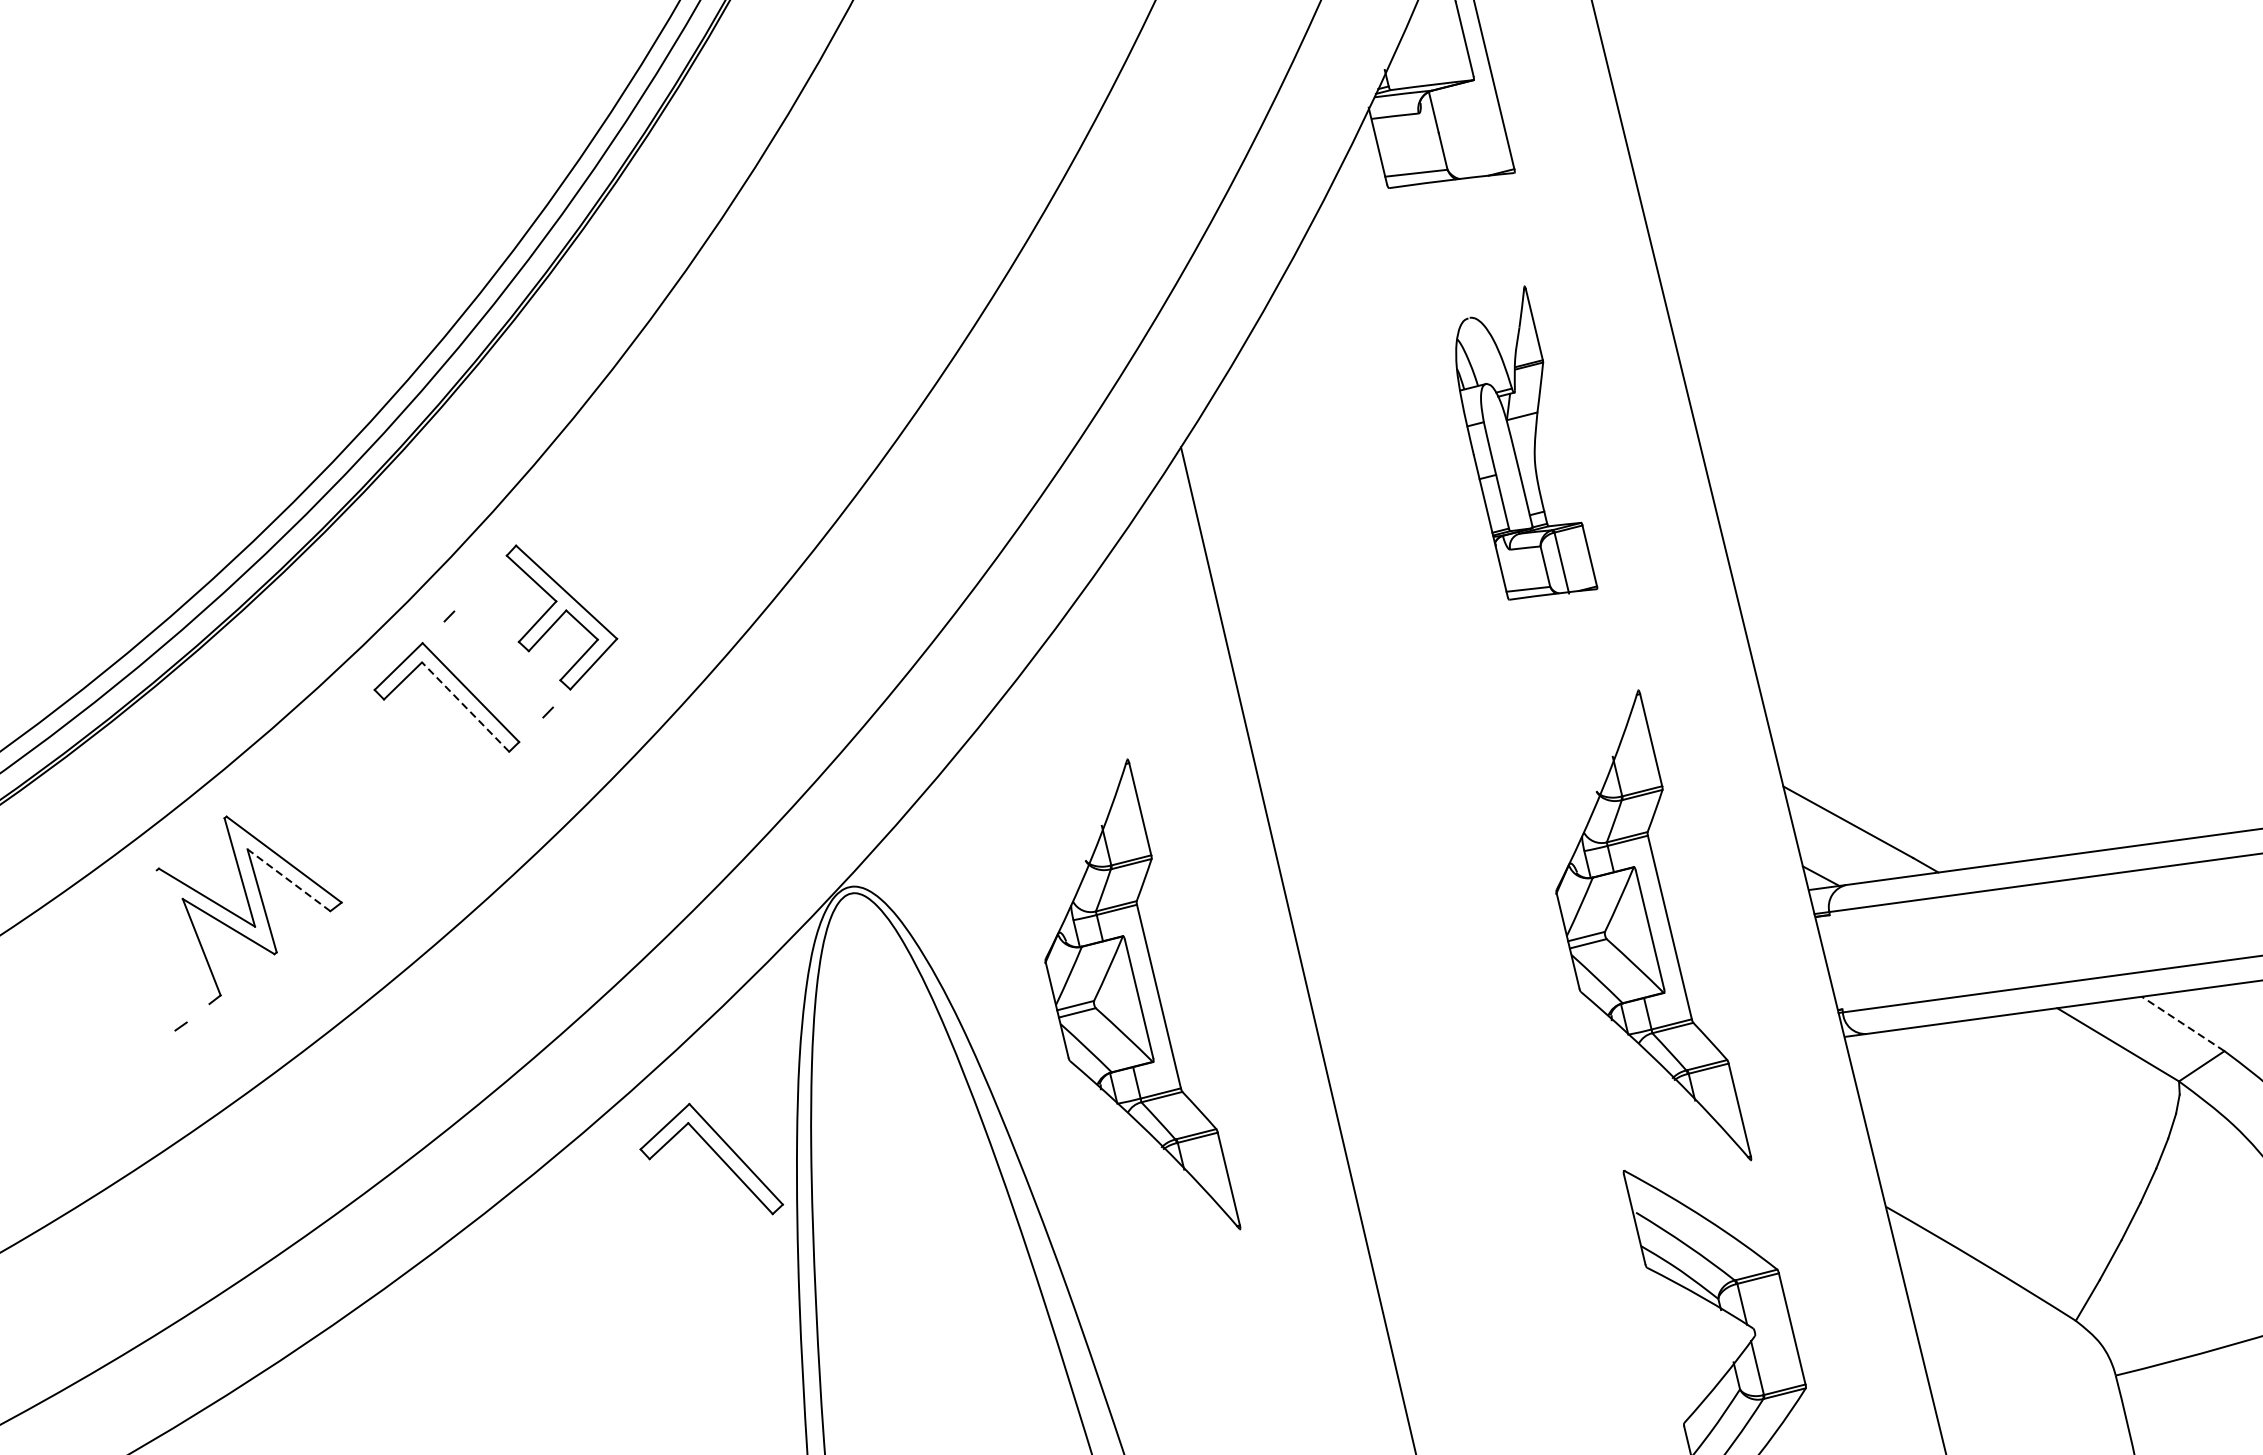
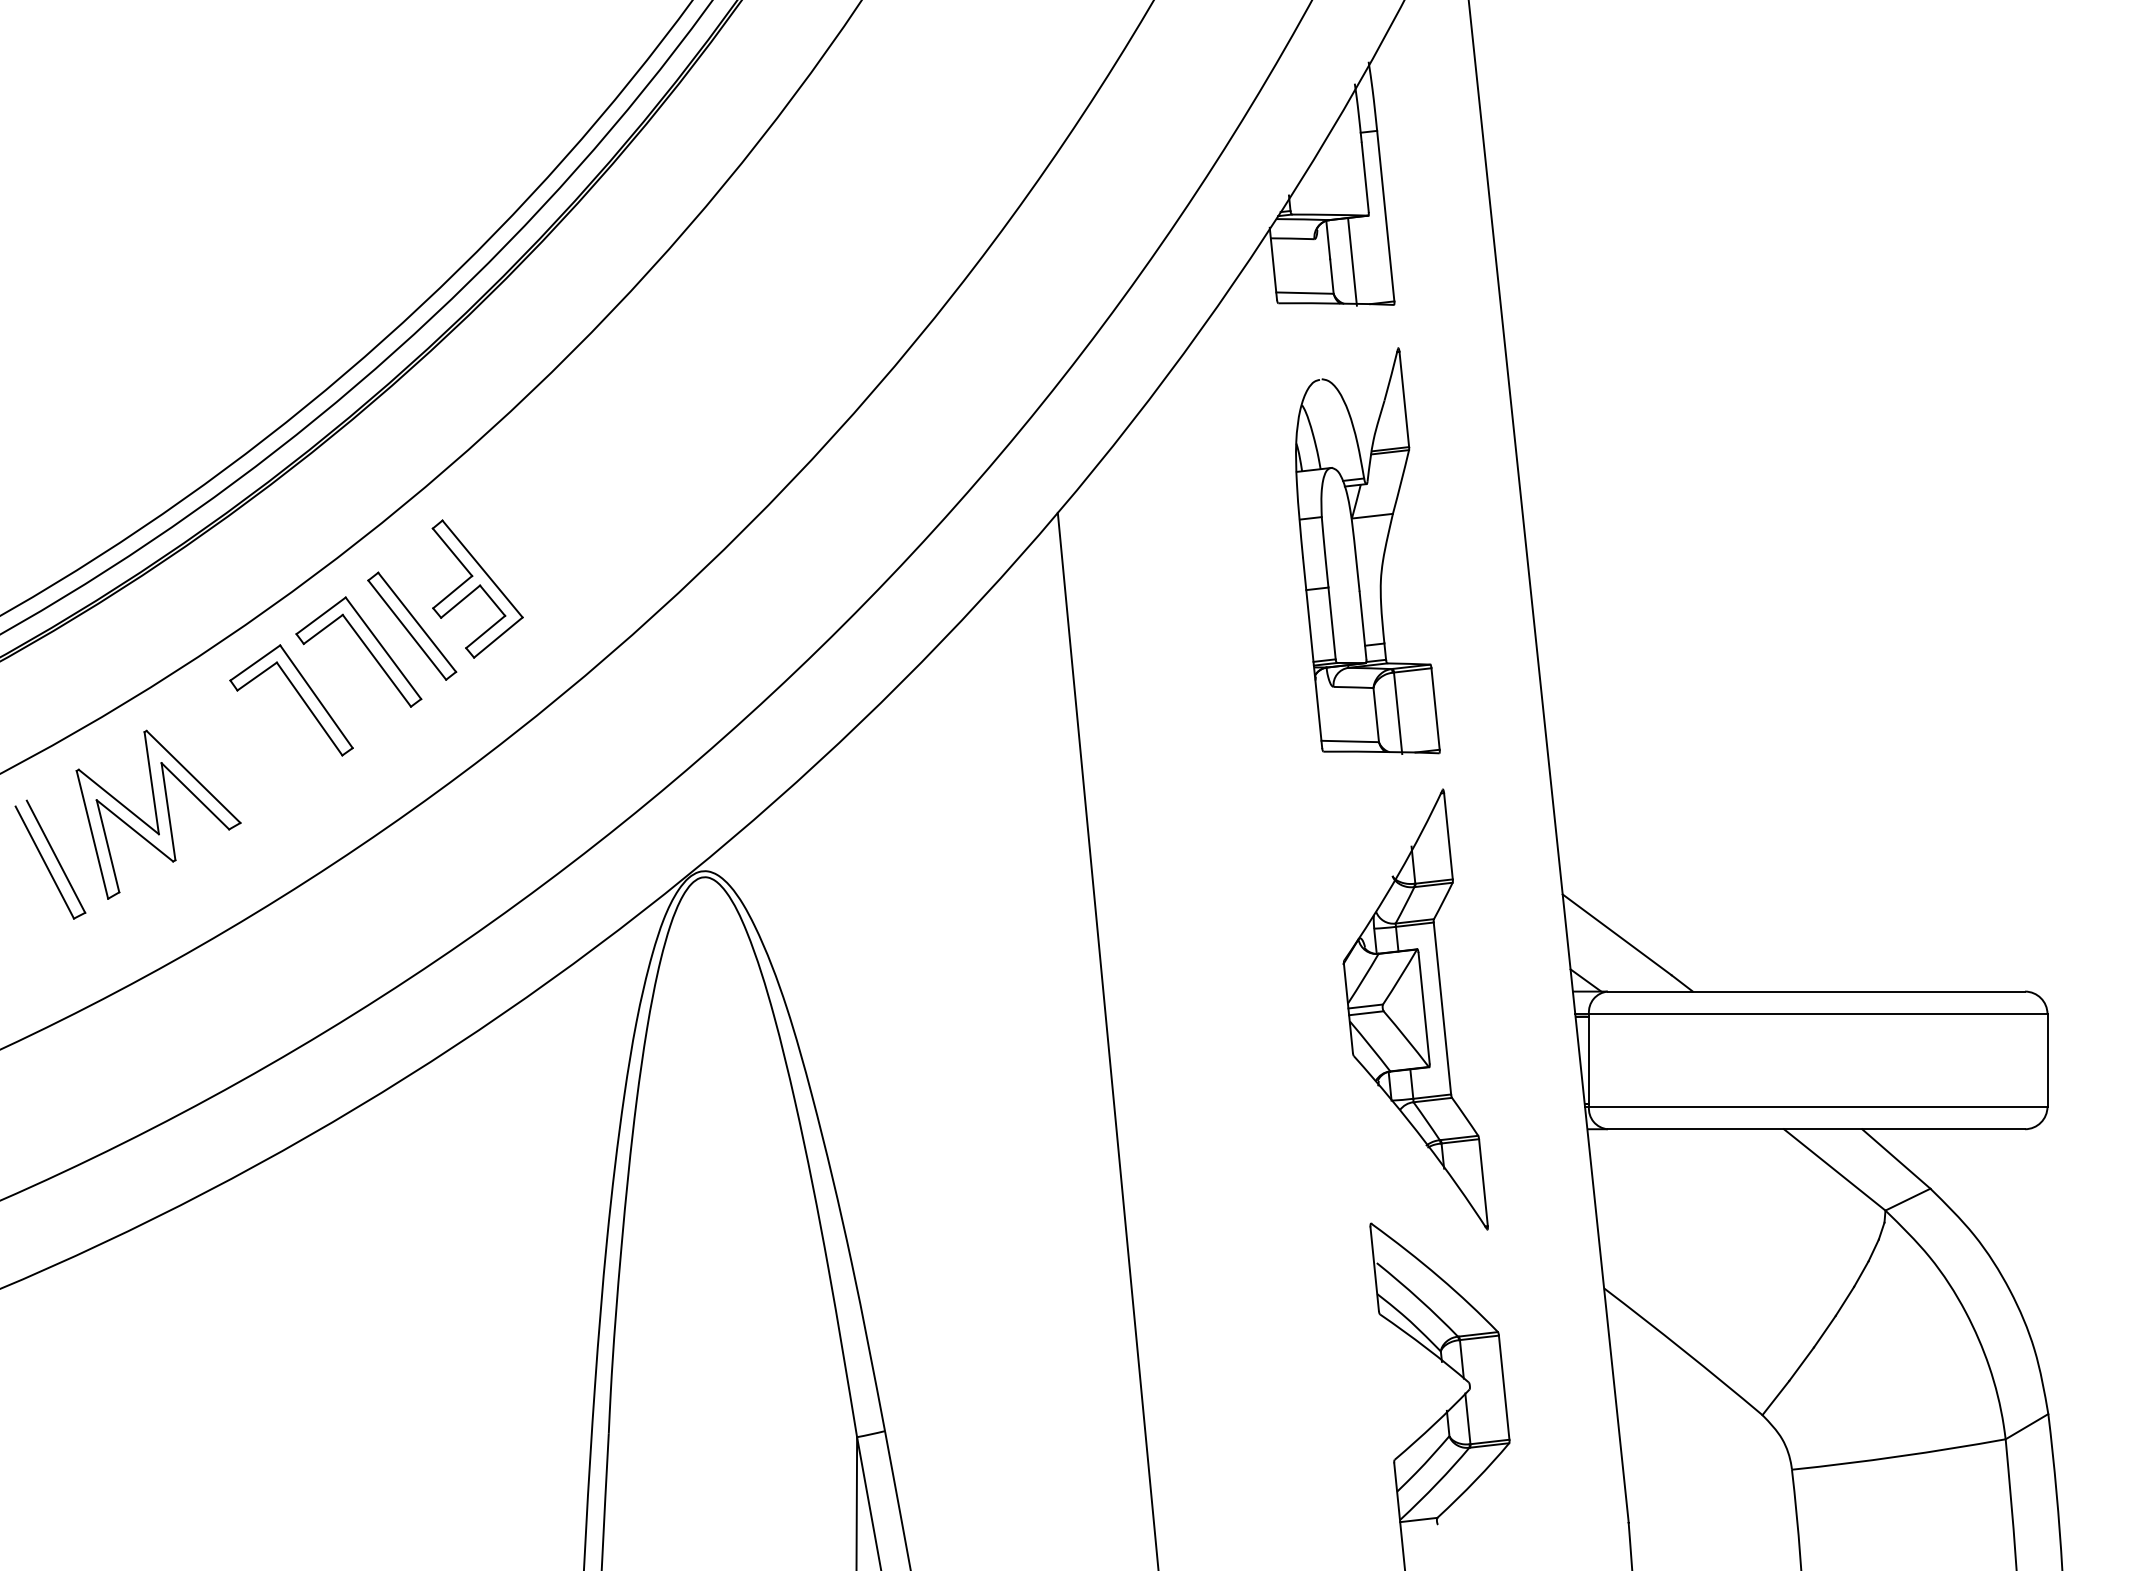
line: (1463, 132) -> (1352, 261), added
part: (1521, 442) -> (1367, 550), size x1.43
line: (503, 659) -> (417, 622), added
line: (494, 668) -> (407, 629), added
line: (465, 706) -> (376, 660), dashed -> solid
line: (288, 879) -> (195, 795), dashed -> solid
line: (183, 936) -> (92, 834), added
line: (1836, 961) -> (1589, 1059), added
line: (146, 965) -> (55, 856), added
line: (135, 974) -> (44, 862), added
part: (1129, 1001) -> (943, 1009), removed
line: (2182, 1023) -> (1895, 1158), dashed -> solid
part: (716, 1155) -> (298, 695), moved

